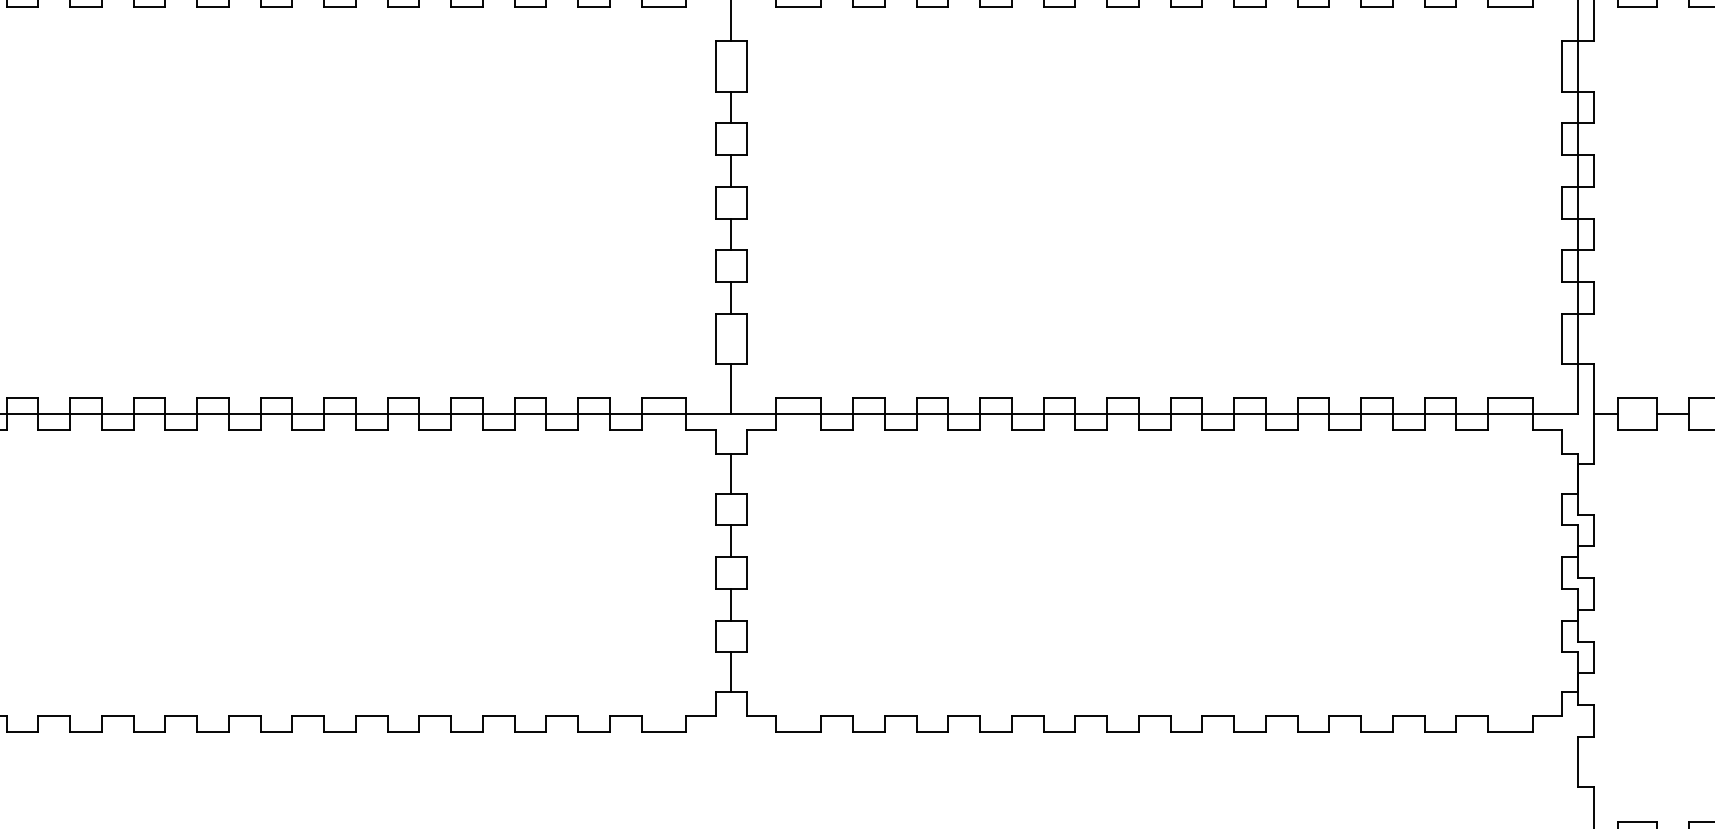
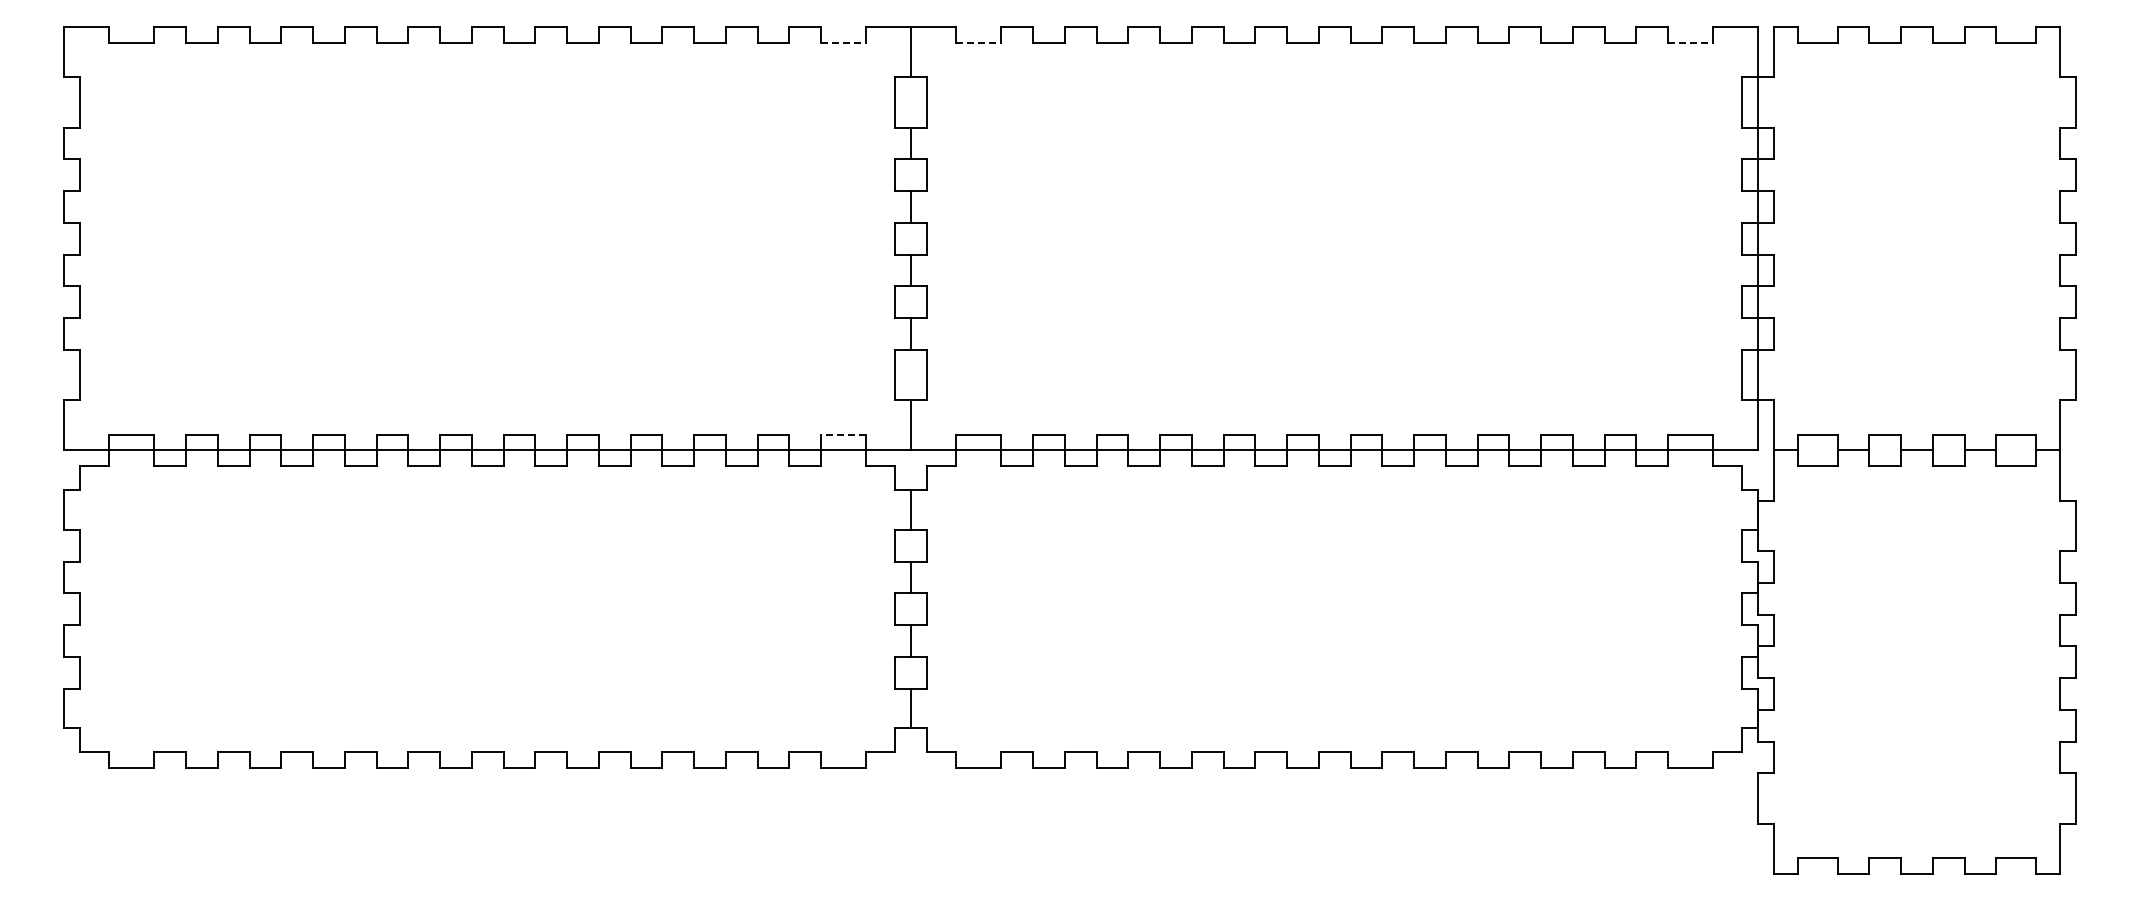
line: (664, 6) -> (844, 42), solid -> dashed
line: (798, 6) -> (978, 42), solid -> dashed
line: (1511, 6) -> (1691, 42), solid -> dashed
line: (663, 398) -> (843, 434), solid -> dashed

